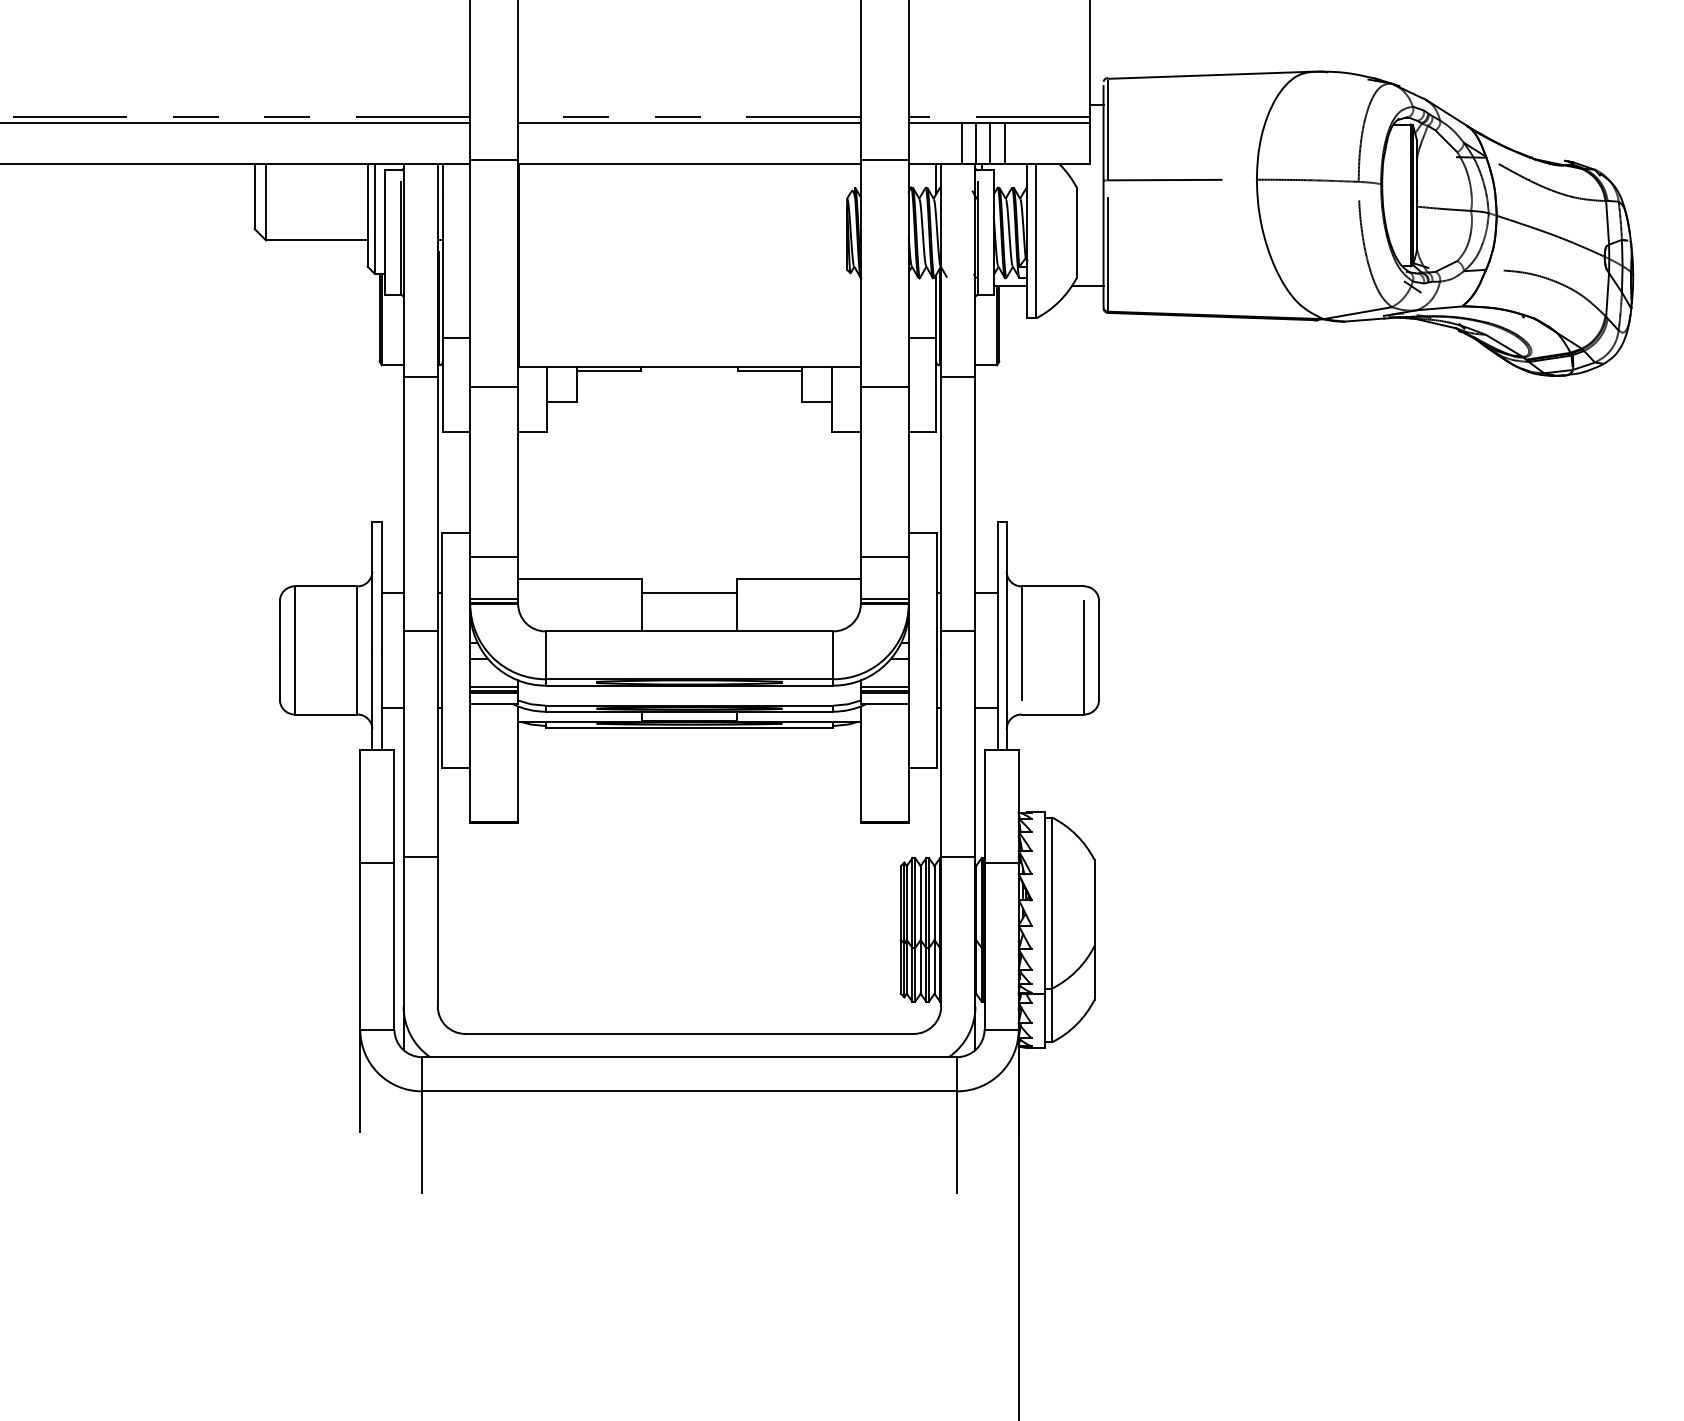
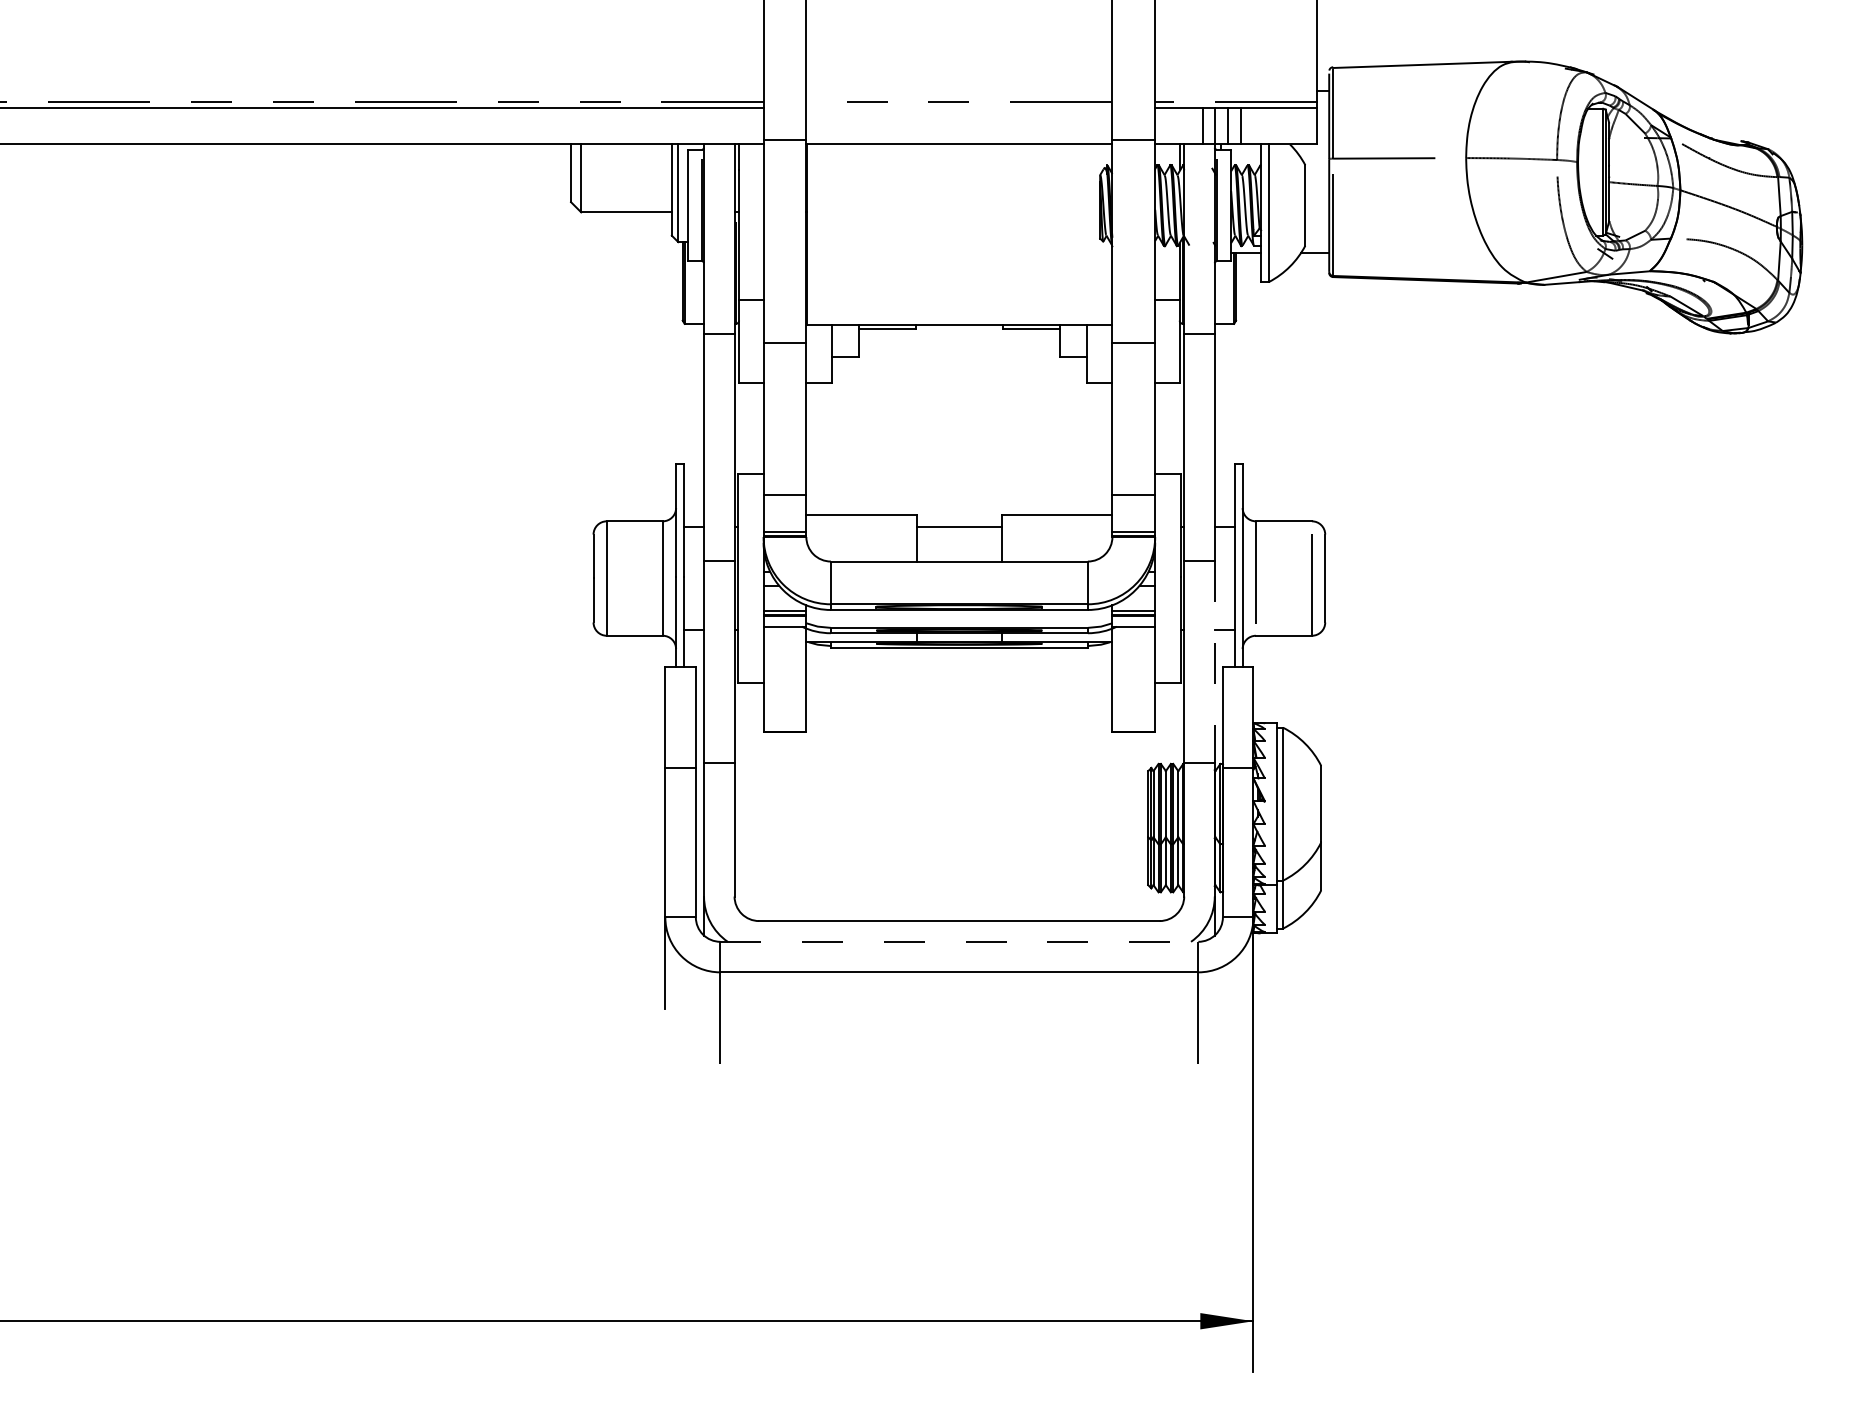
line: (689, 123) -> (959, 107), removed
line: (975, 743) -> (1214, 661), solid -> dashed
line: (689, 1056) -> (959, 941), solid -> dashed

